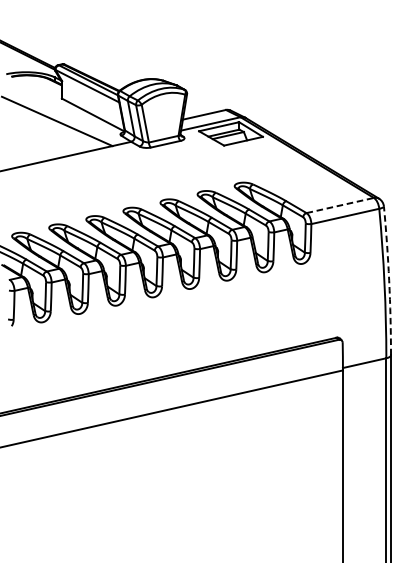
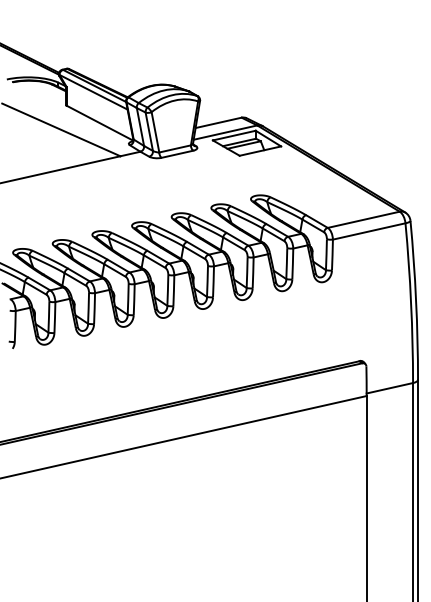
line: (339, 205) -> (363, 219), dashed -> solid
arc: (389, 281) -> (416, 300), dashed -> solid

